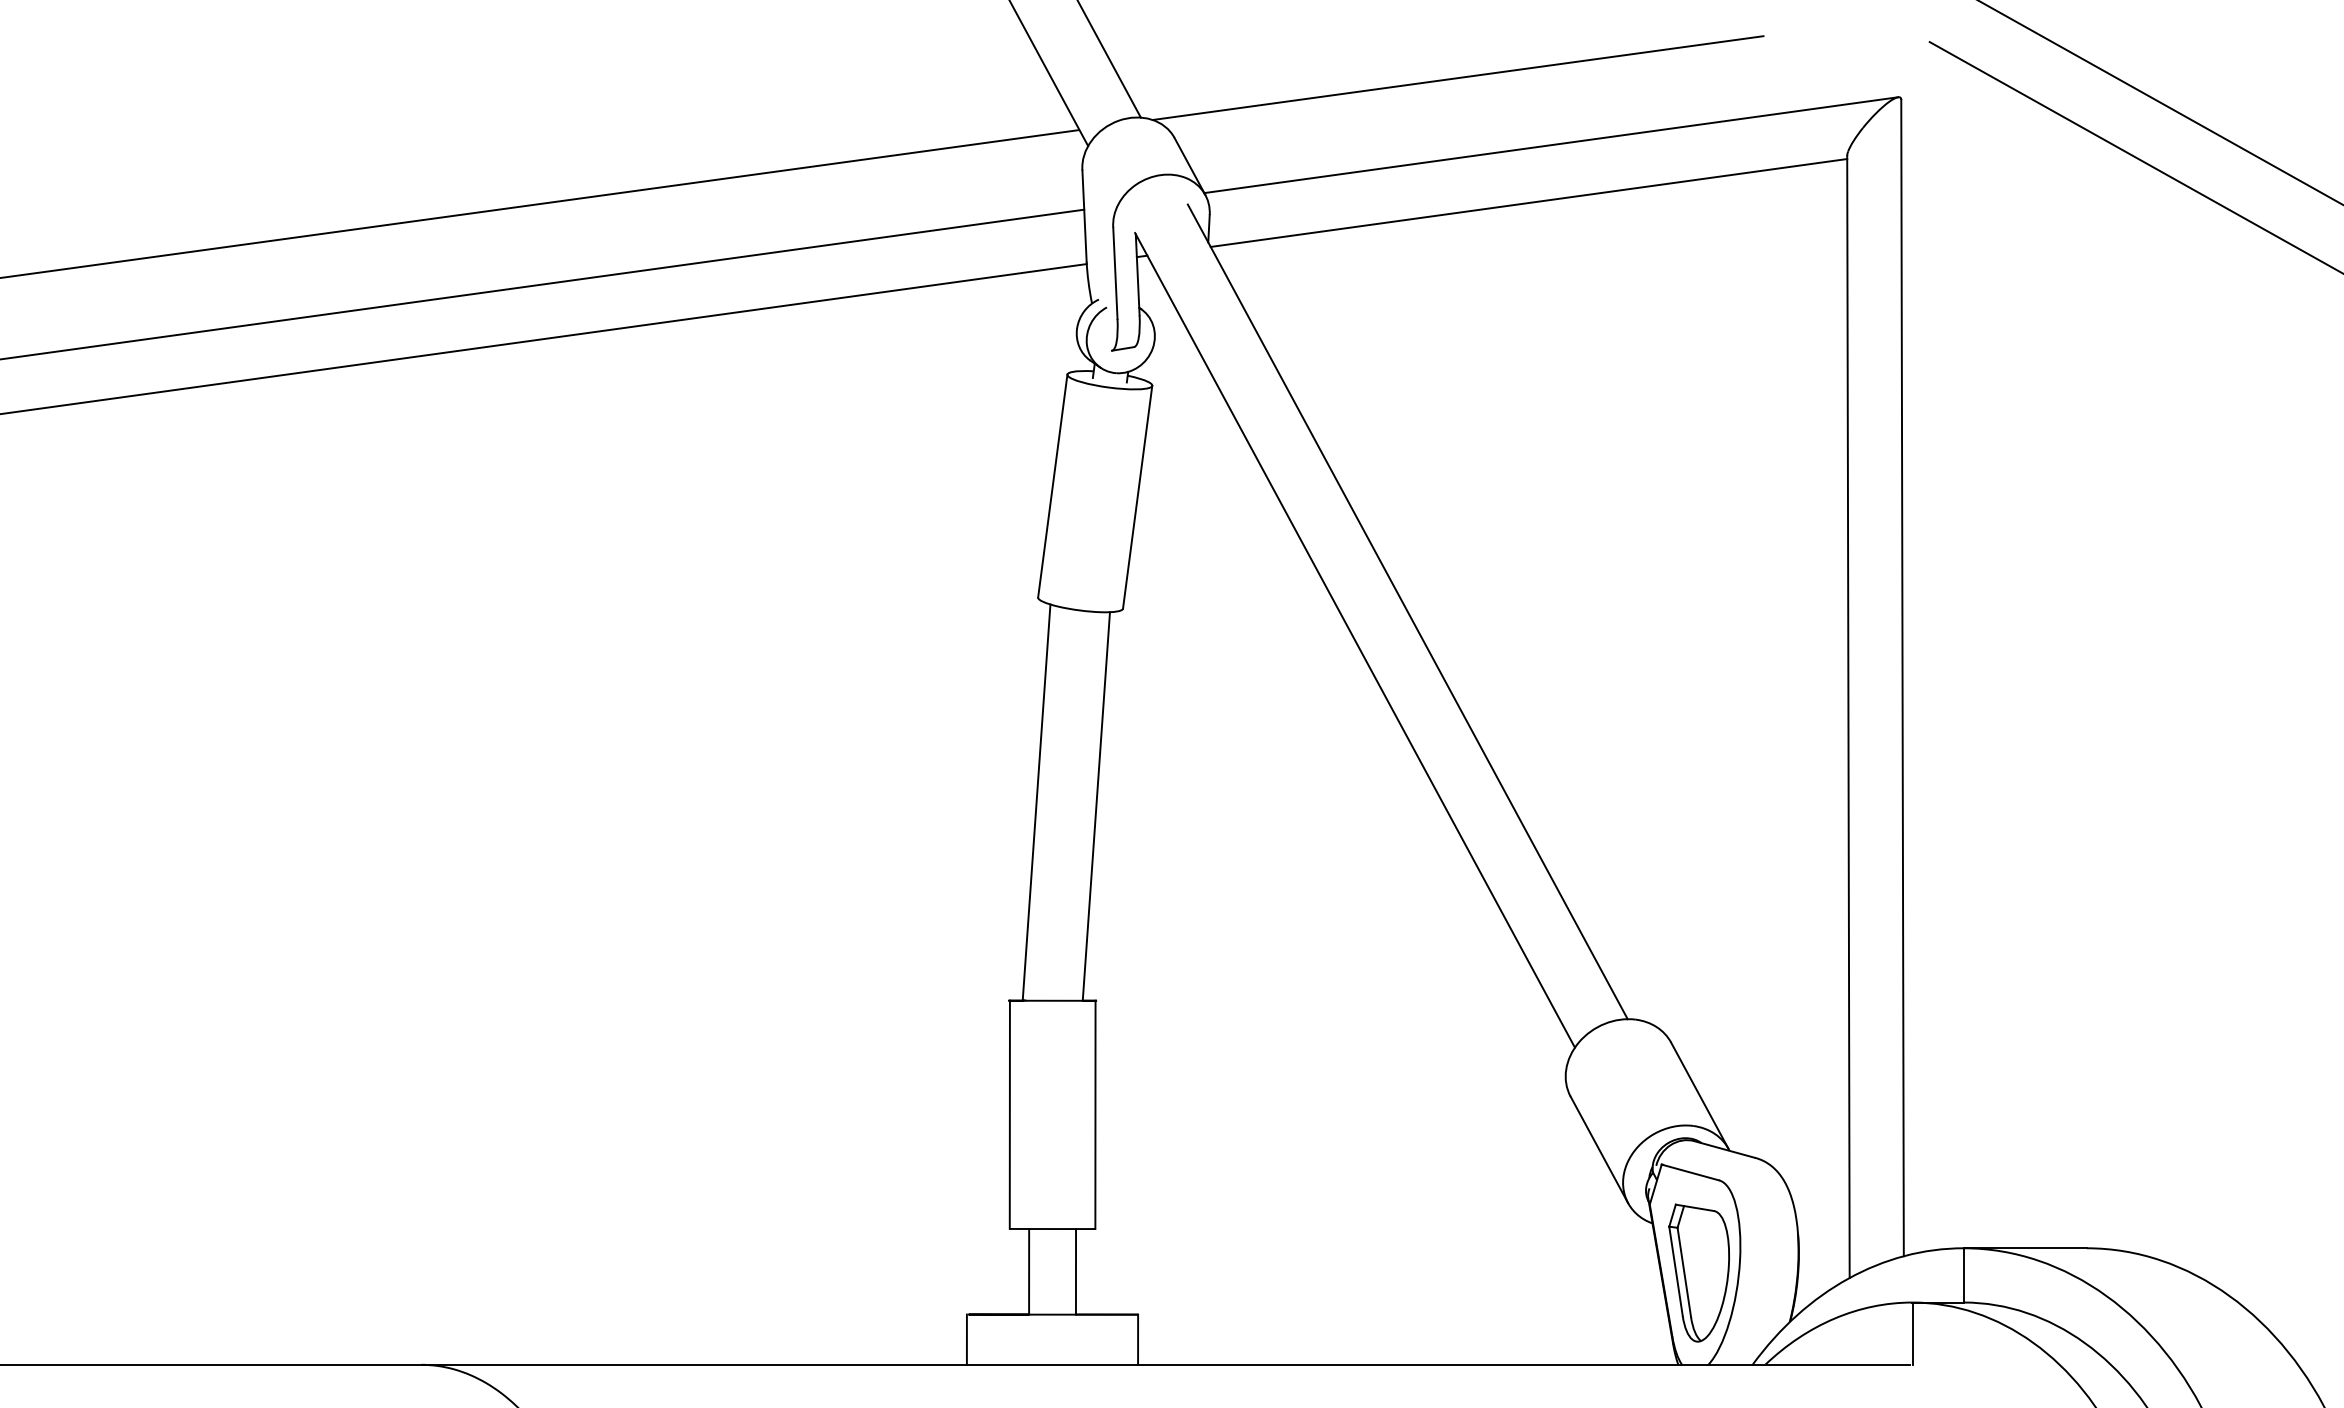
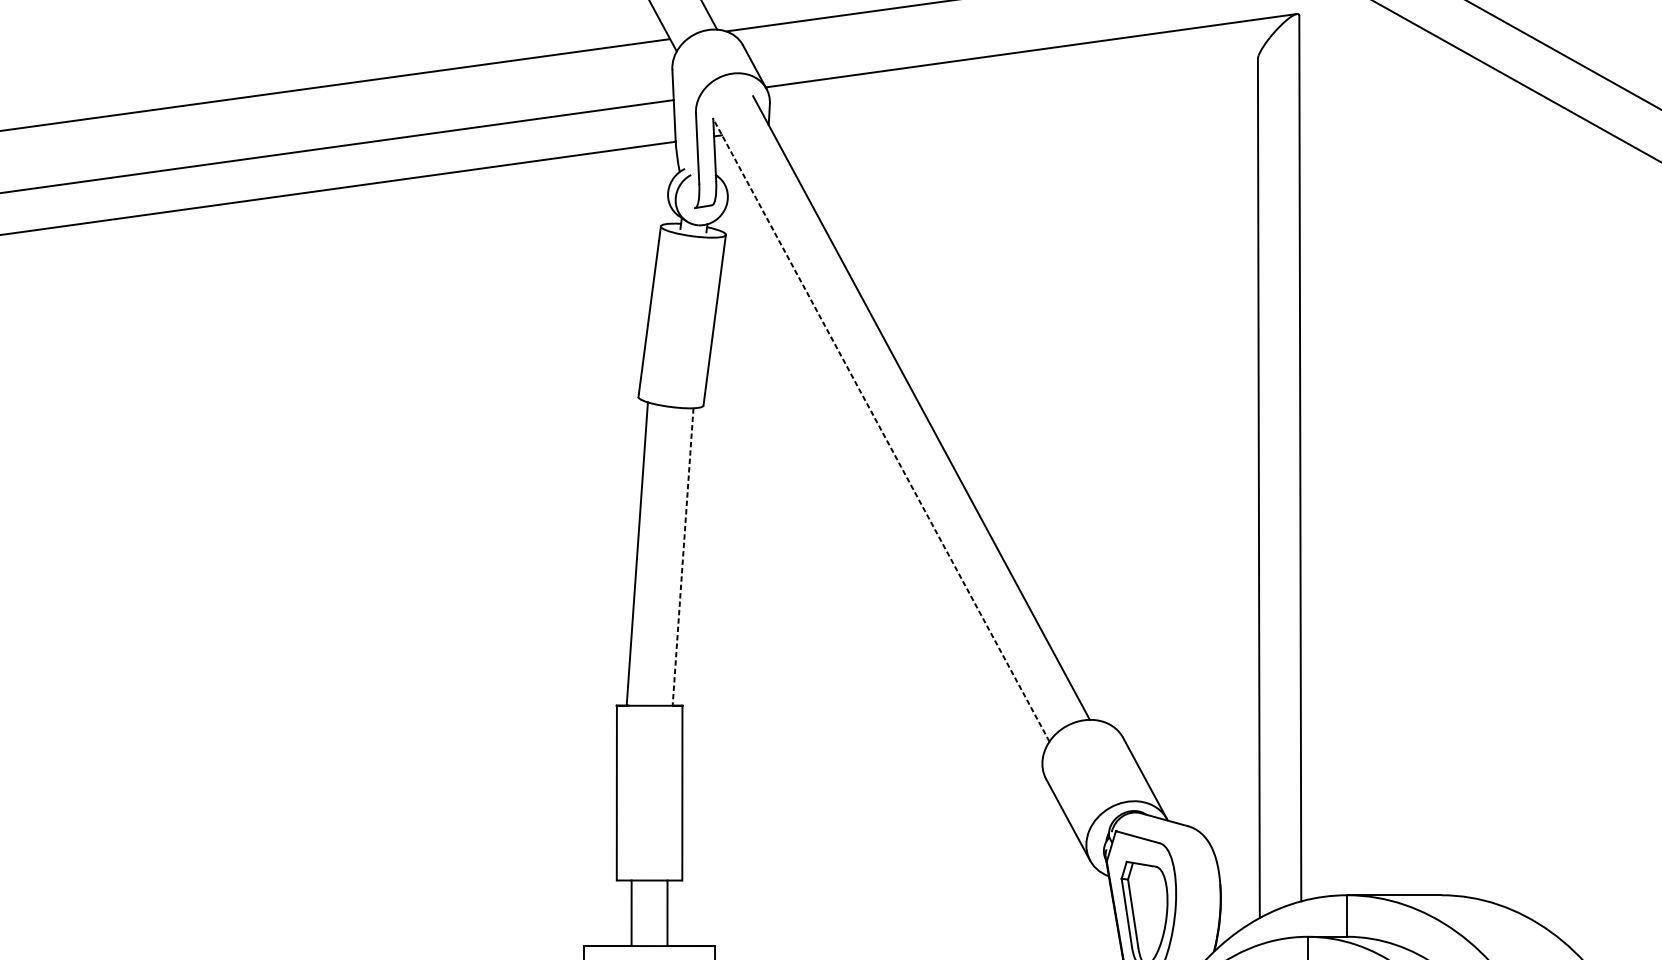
line: (1528, 202) -> (1013, 94), removed
line: (1355, 640) -> (881, 429), solid -> dashed
line: (1096, 806) -> (683, 557), solid -> dashed

